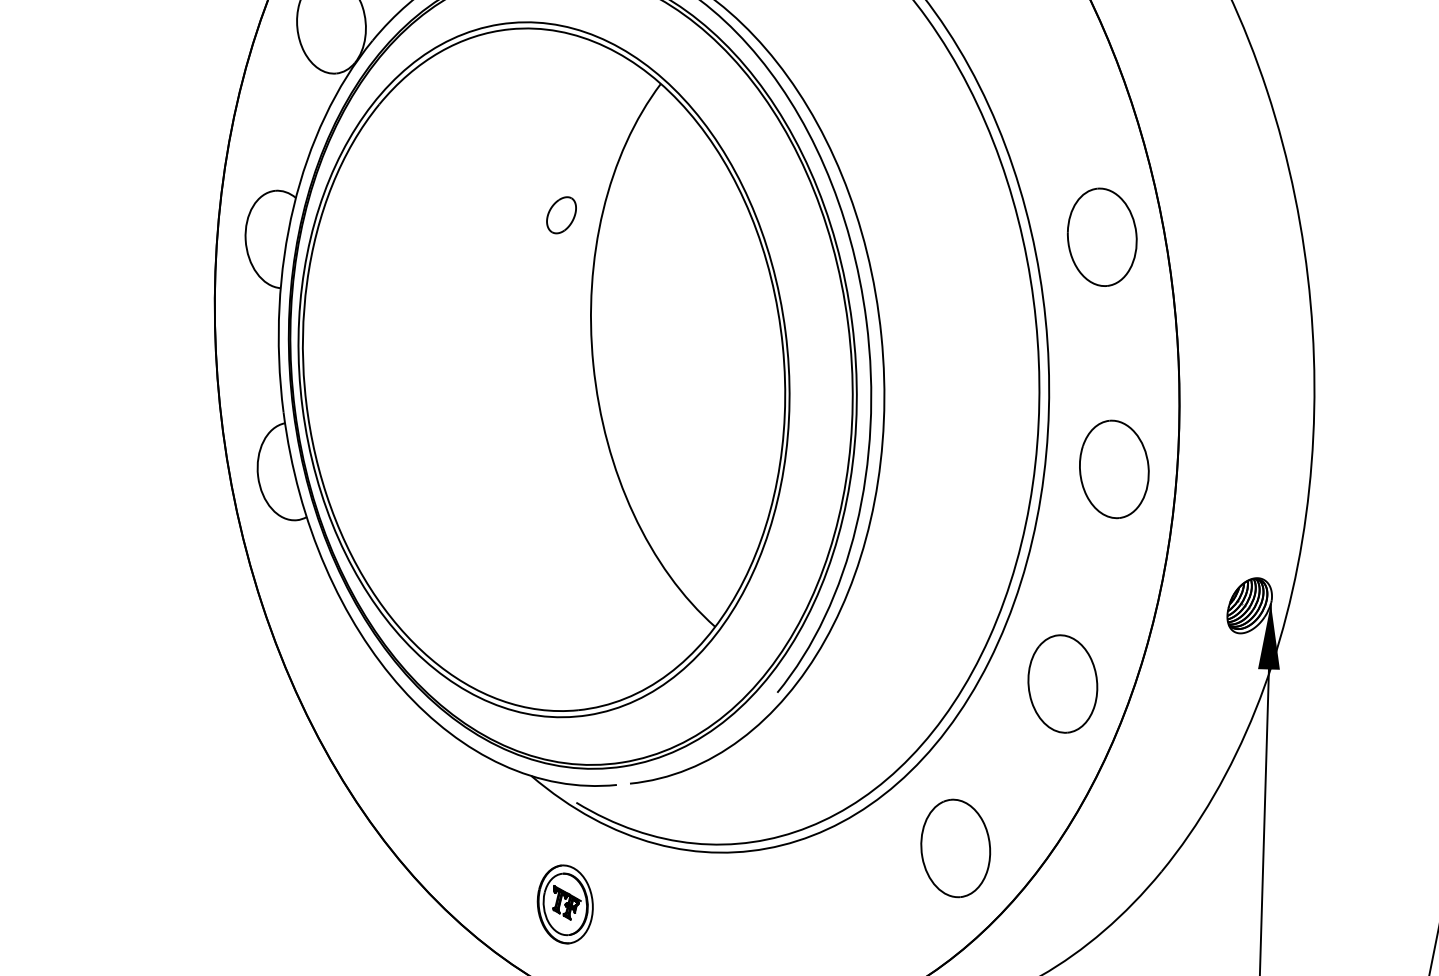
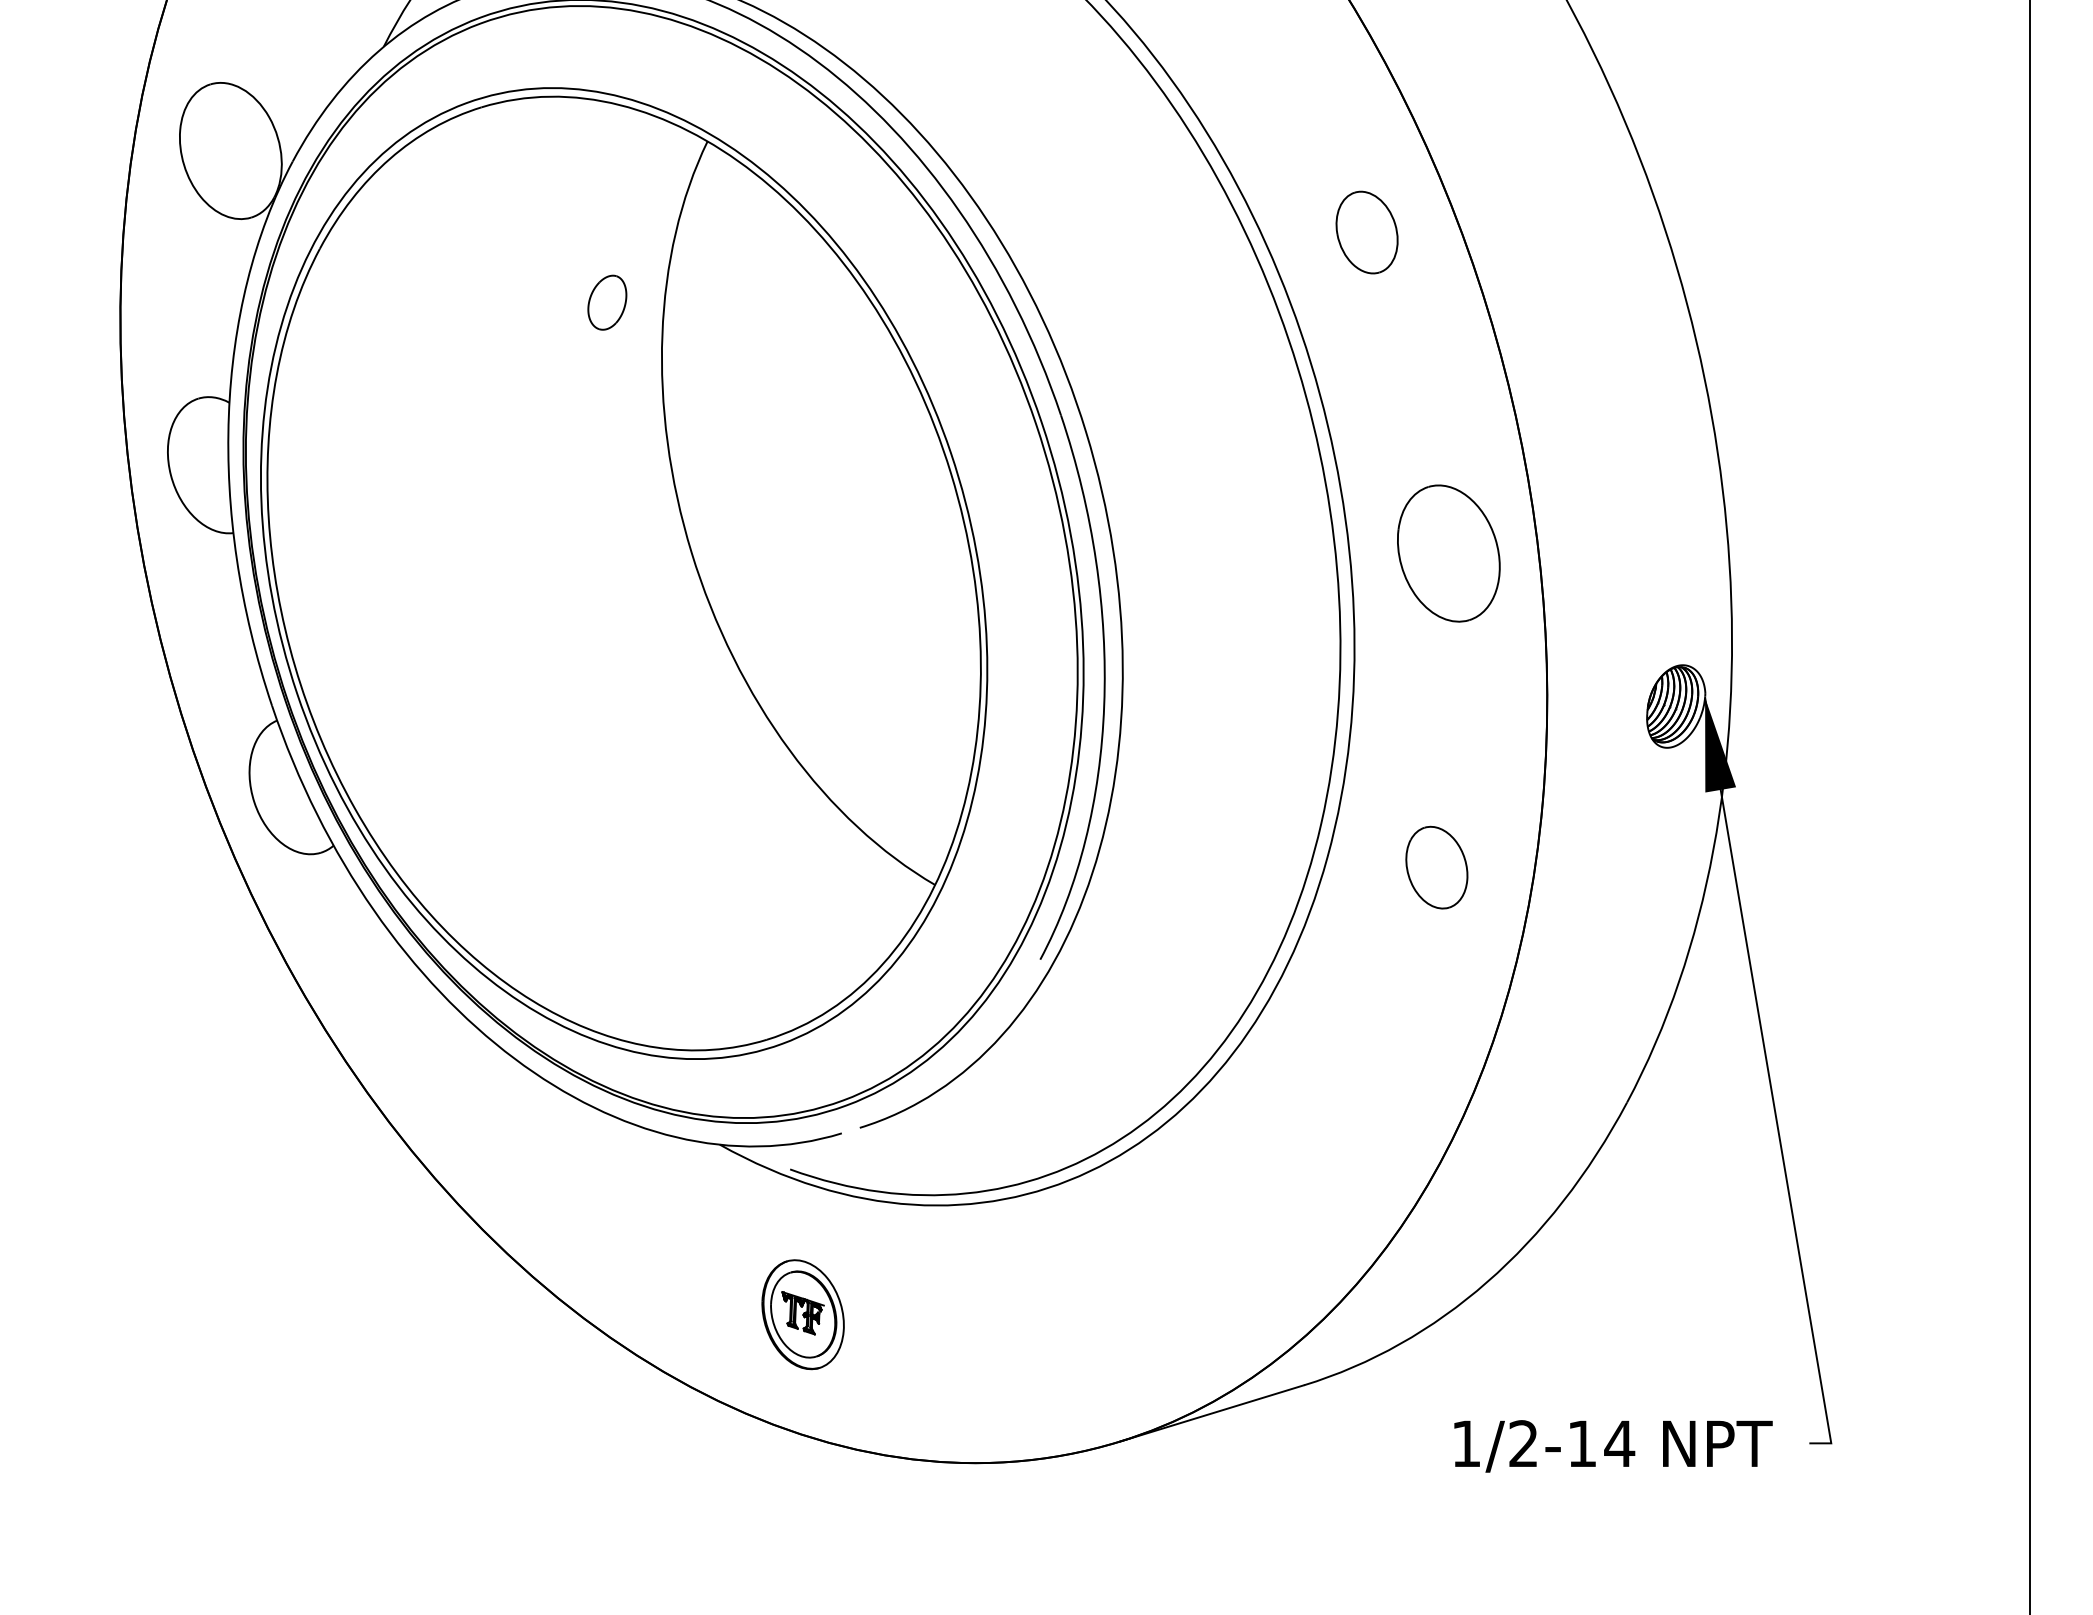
part: (561, 215) -> (607, 302), moved
part: (1101, 237) -> (1366, 232), size x0.6
part: (1062, 683) -> (1436, 867), size x0.6
part: (955, 848) -> (1332, 1127), removed

